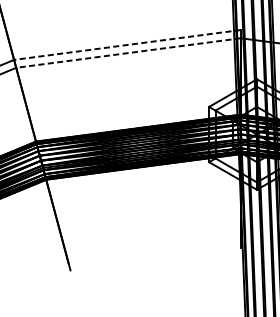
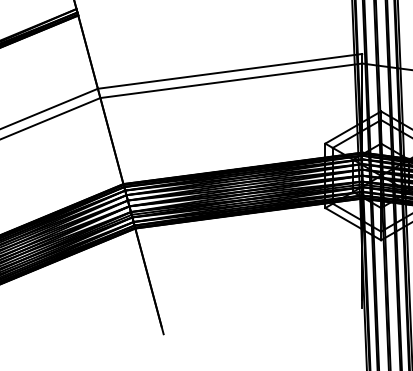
line: (126, 45) -> (229, 71), dashed -> solid
line: (127, 52) -> (230, 80), dashed -> solid

